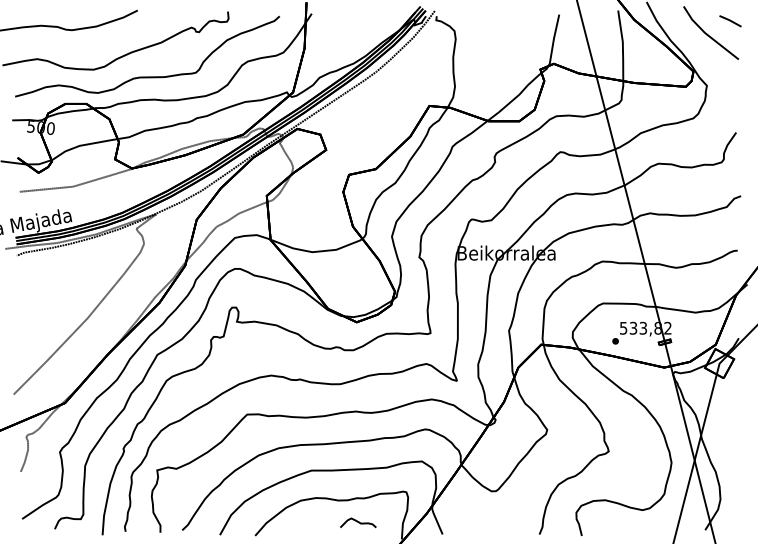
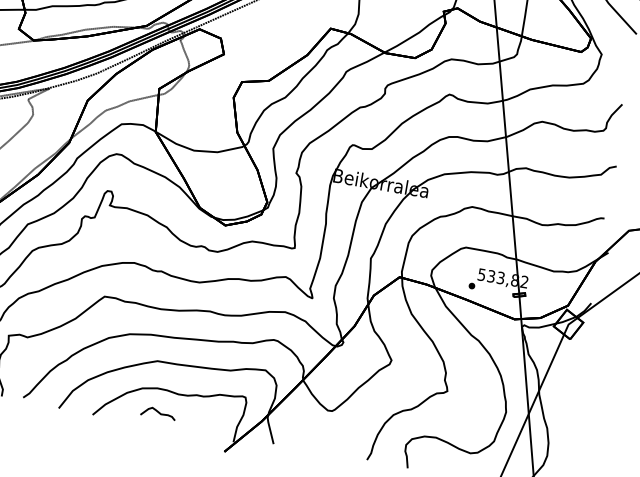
curve: (358, 522) -> (158, 412), moved

